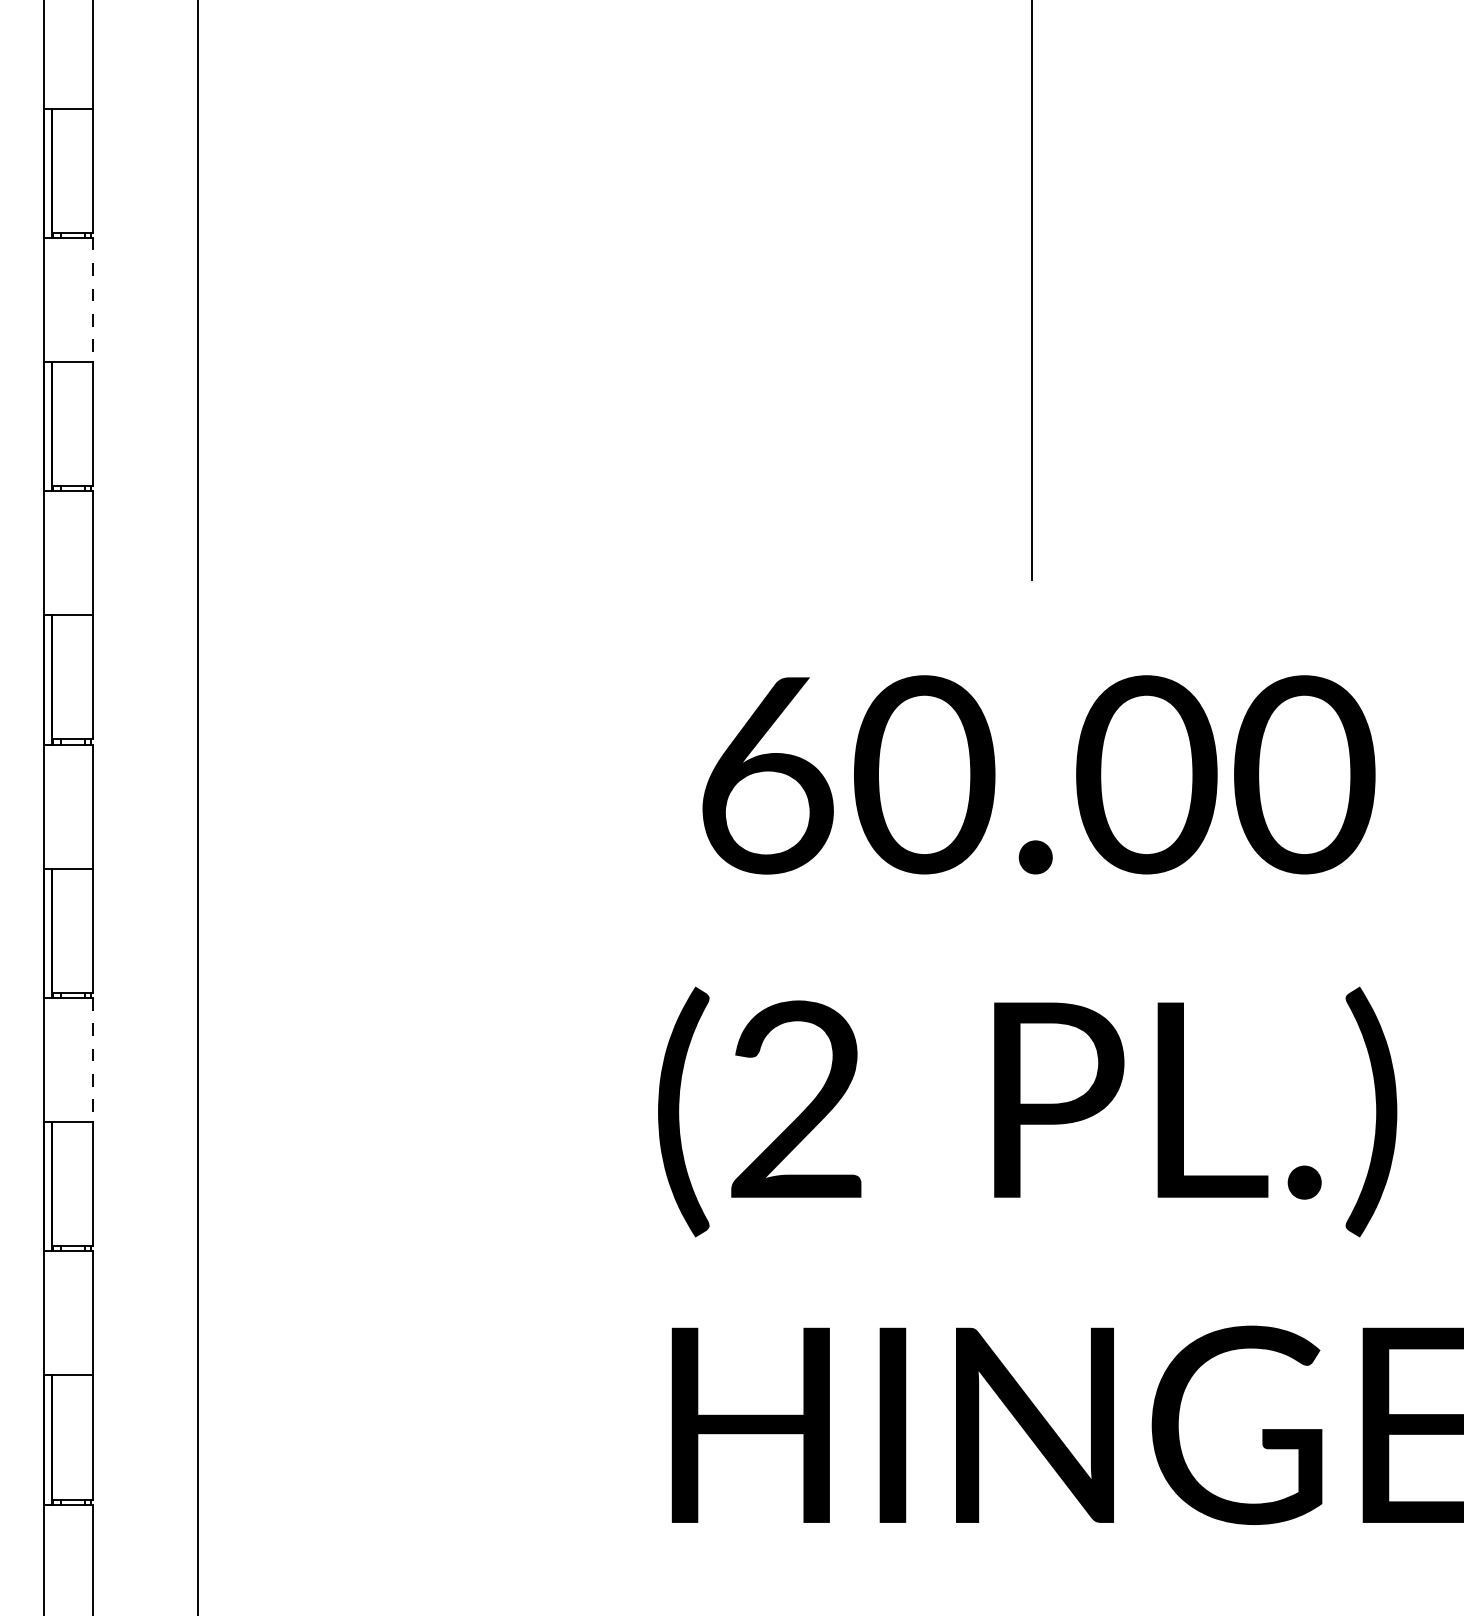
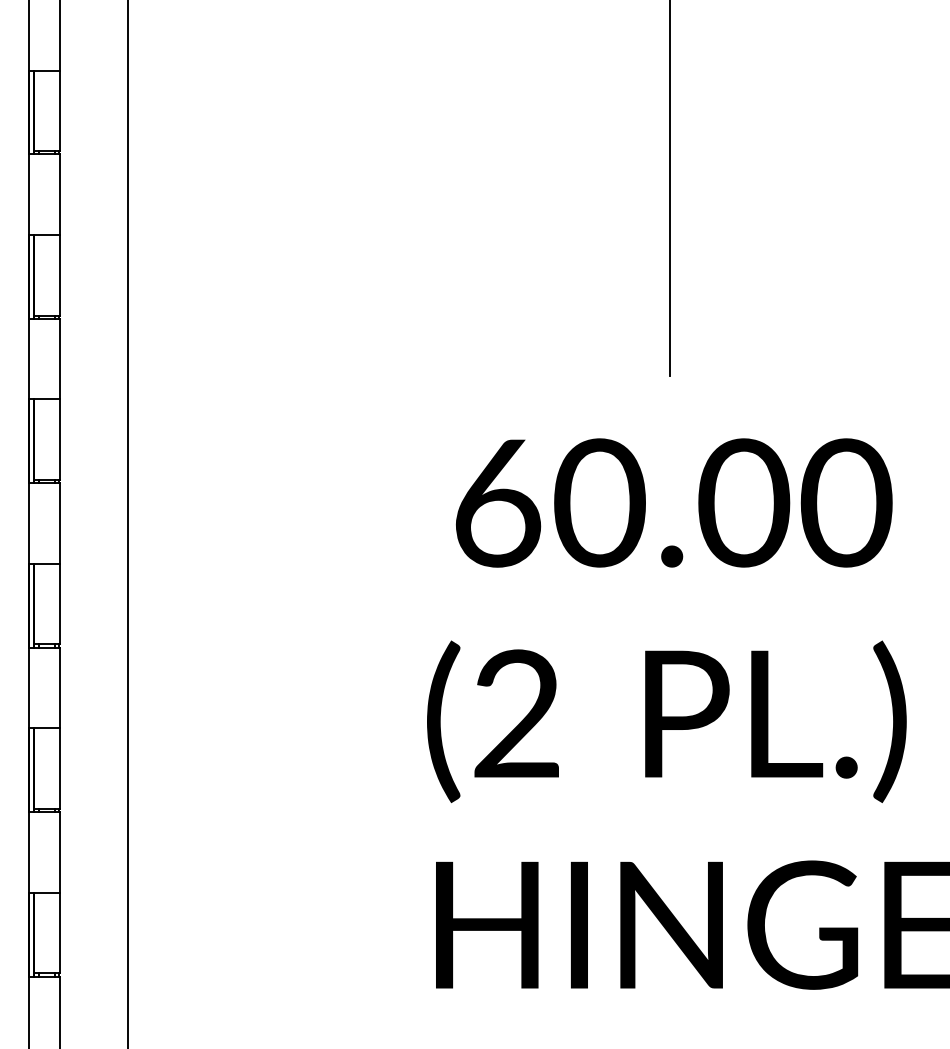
line: (93, 301) -> (60, 195), dashed -> solid
line: (93, 1060) -> (60, 688), dashed -> solid

